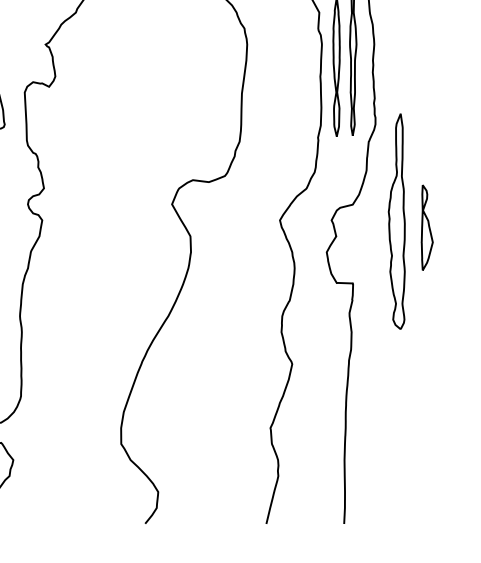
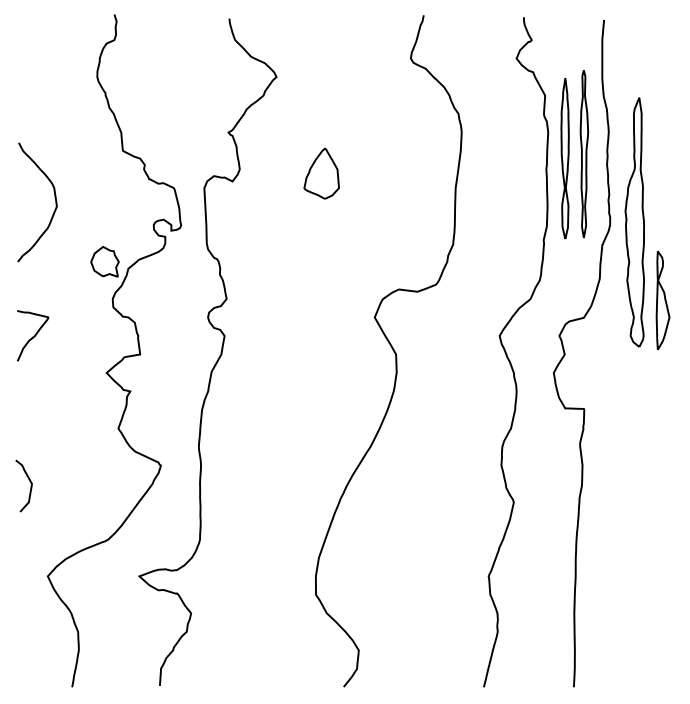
part: (126, 79) -> (321, 173), added
part: (396, 221) -> (634, 222), moved
part: (426, 227) -> (662, 300), moved

